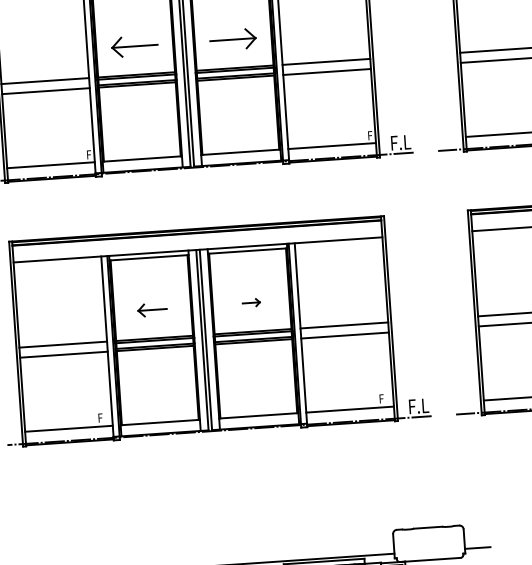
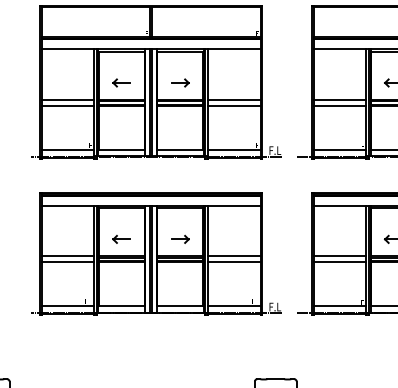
part: (233, 38) -> (180, 82), size x0.62
part: (134, 45) -> (121, 82), size x0.62
part: (251, 301) -> (180, 238), size x1.67

